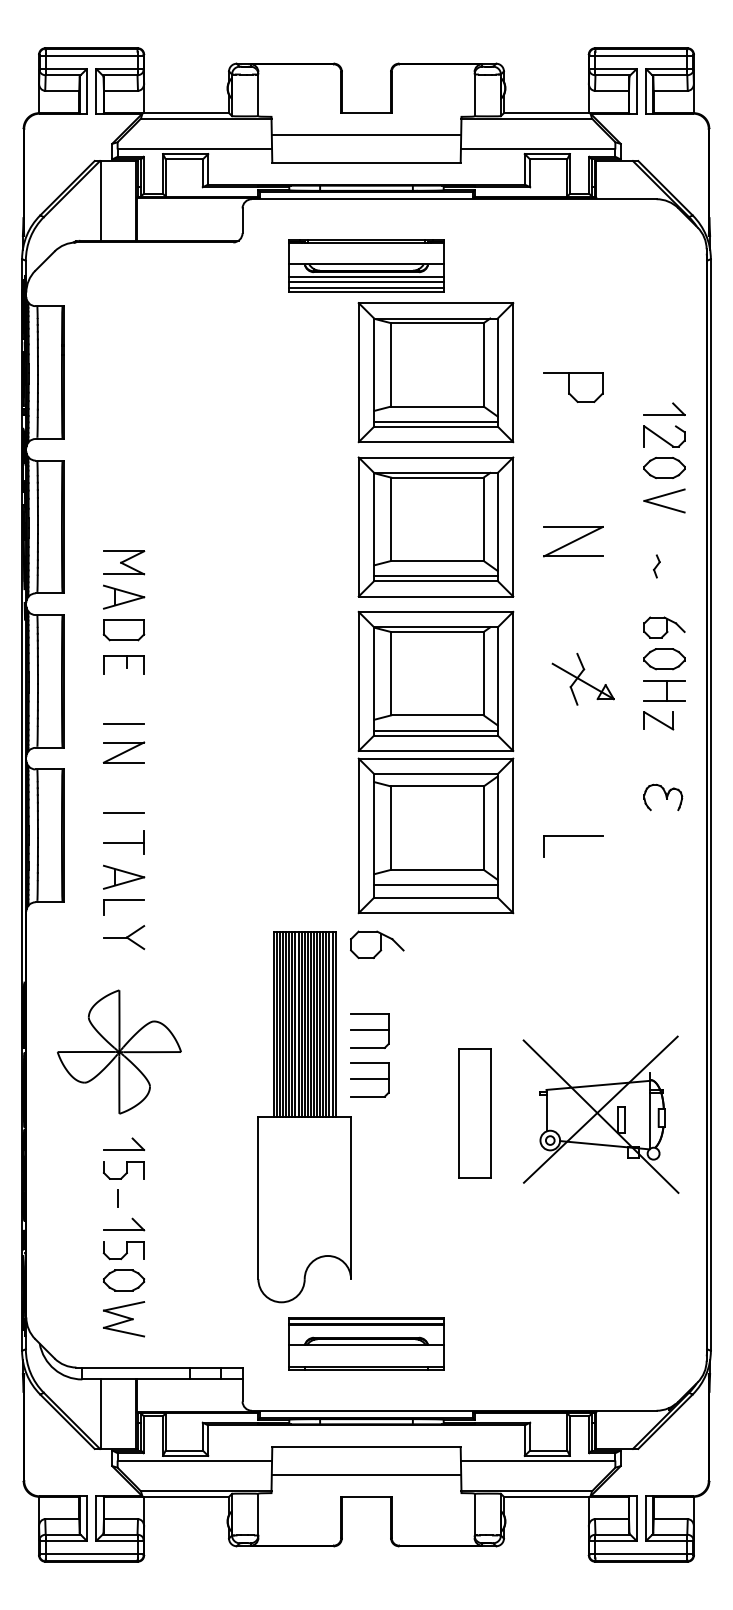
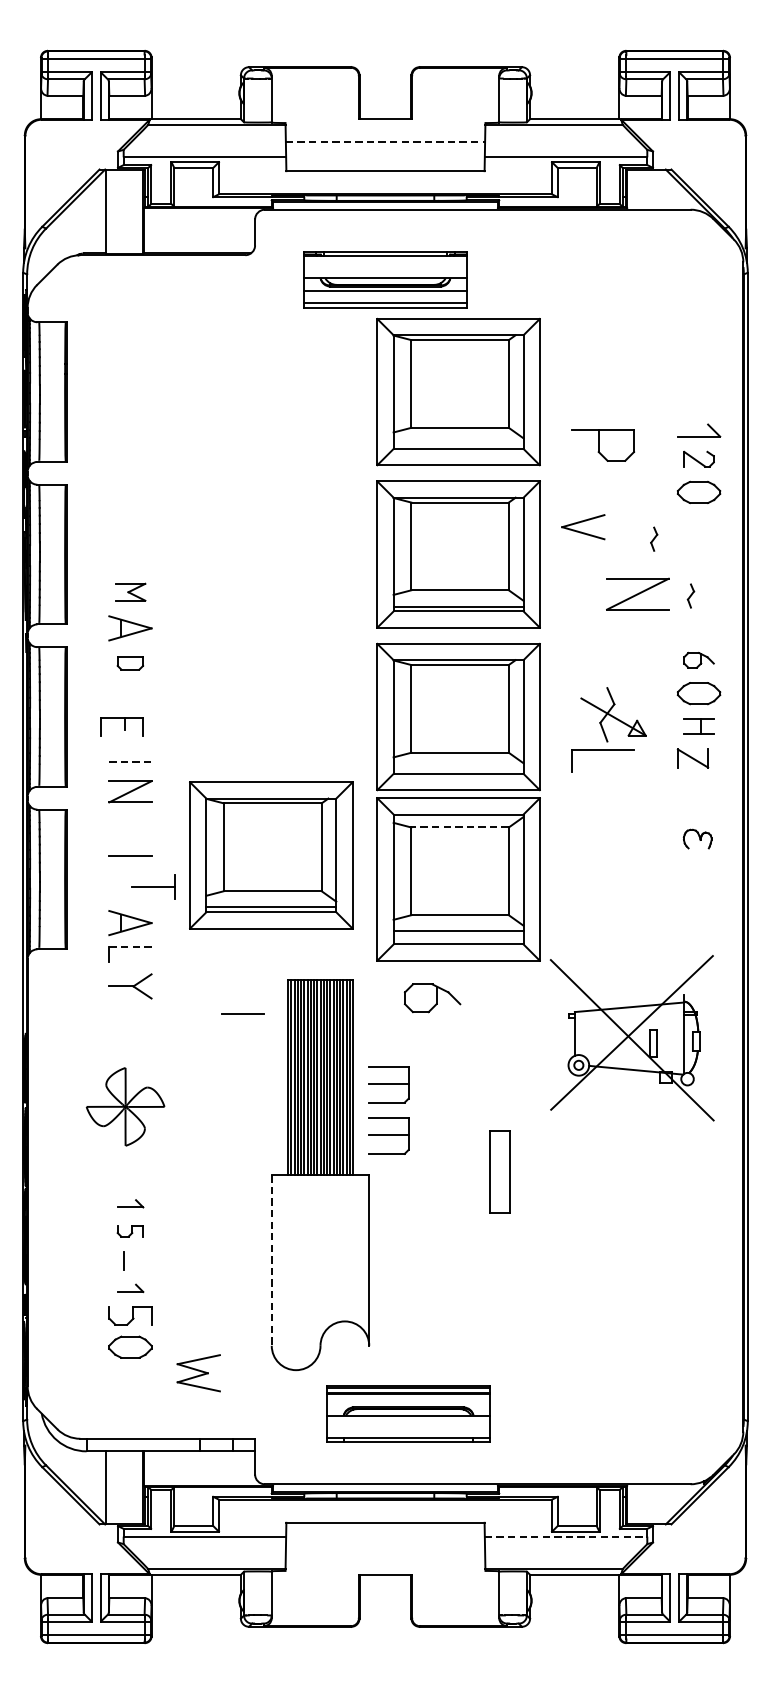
line: (366, 134) -> (385, 141), solid -> dashed
line: (366, 281) -> (385, 296), removed
part: (573, 387) -> (603, 445), moved
line: (435, 422) -> (458, 444), removed
part: (664, 436) -> (698, 459), size x0.7
part: (664, 500) -> (583, 526), moved
part: (621, 512) -> (653, 539), added
part: (573, 541) -> (637, 593), moved
part: (124, 562) -> (130, 591), size x0.7
part: (664, 627) -> (698, 660), size x0.7
part: (123, 630) -> (129, 663), size x0.6
part: (123, 664) -> (121, 726), moved
part: (664, 690) -> (698, 726), size x0.7
line: (124, 724) -> (130, 762), solid -> dashed
line: (435, 730) -> (458, 768), removed
line: (436, 786) -> (459, 827), solid -> dashed
part: (663, 797) -> (697, 839), size x0.7
part: (257, 812) -> (270, 854), added
part: (573, 836) -> (603, 750), moved
part: (123, 842) -> (153, 886), moved
line: (123, 900) -> (129, 947), solid -> dashed
part: (377, 944) -> (432, 997), moved
line: (230, 962) -> (242, 1012), added
part: (119, 1051) -> (125, 1106), size x0.6
part: (474, 1113) -> (499, 1171), size x0.6
part: (600, 1114) -> (631, 1037), moved
part: (124, 1143) -> (130, 1203), size x0.6
part: (123, 1170) -> (129, 1231), size x0.6
line: (258, 1198) -> (271, 1260), solid -> dashed
part: (124, 1224) -> (130, 1288), size x0.6
part: (124, 1319) -> (199, 1373), moved
part: (366, 1343) -> (408, 1413), moved
line: (538, 1460) -> (566, 1536), solid -> dashed
line: (366, 1475) -> (385, 1552), removed

